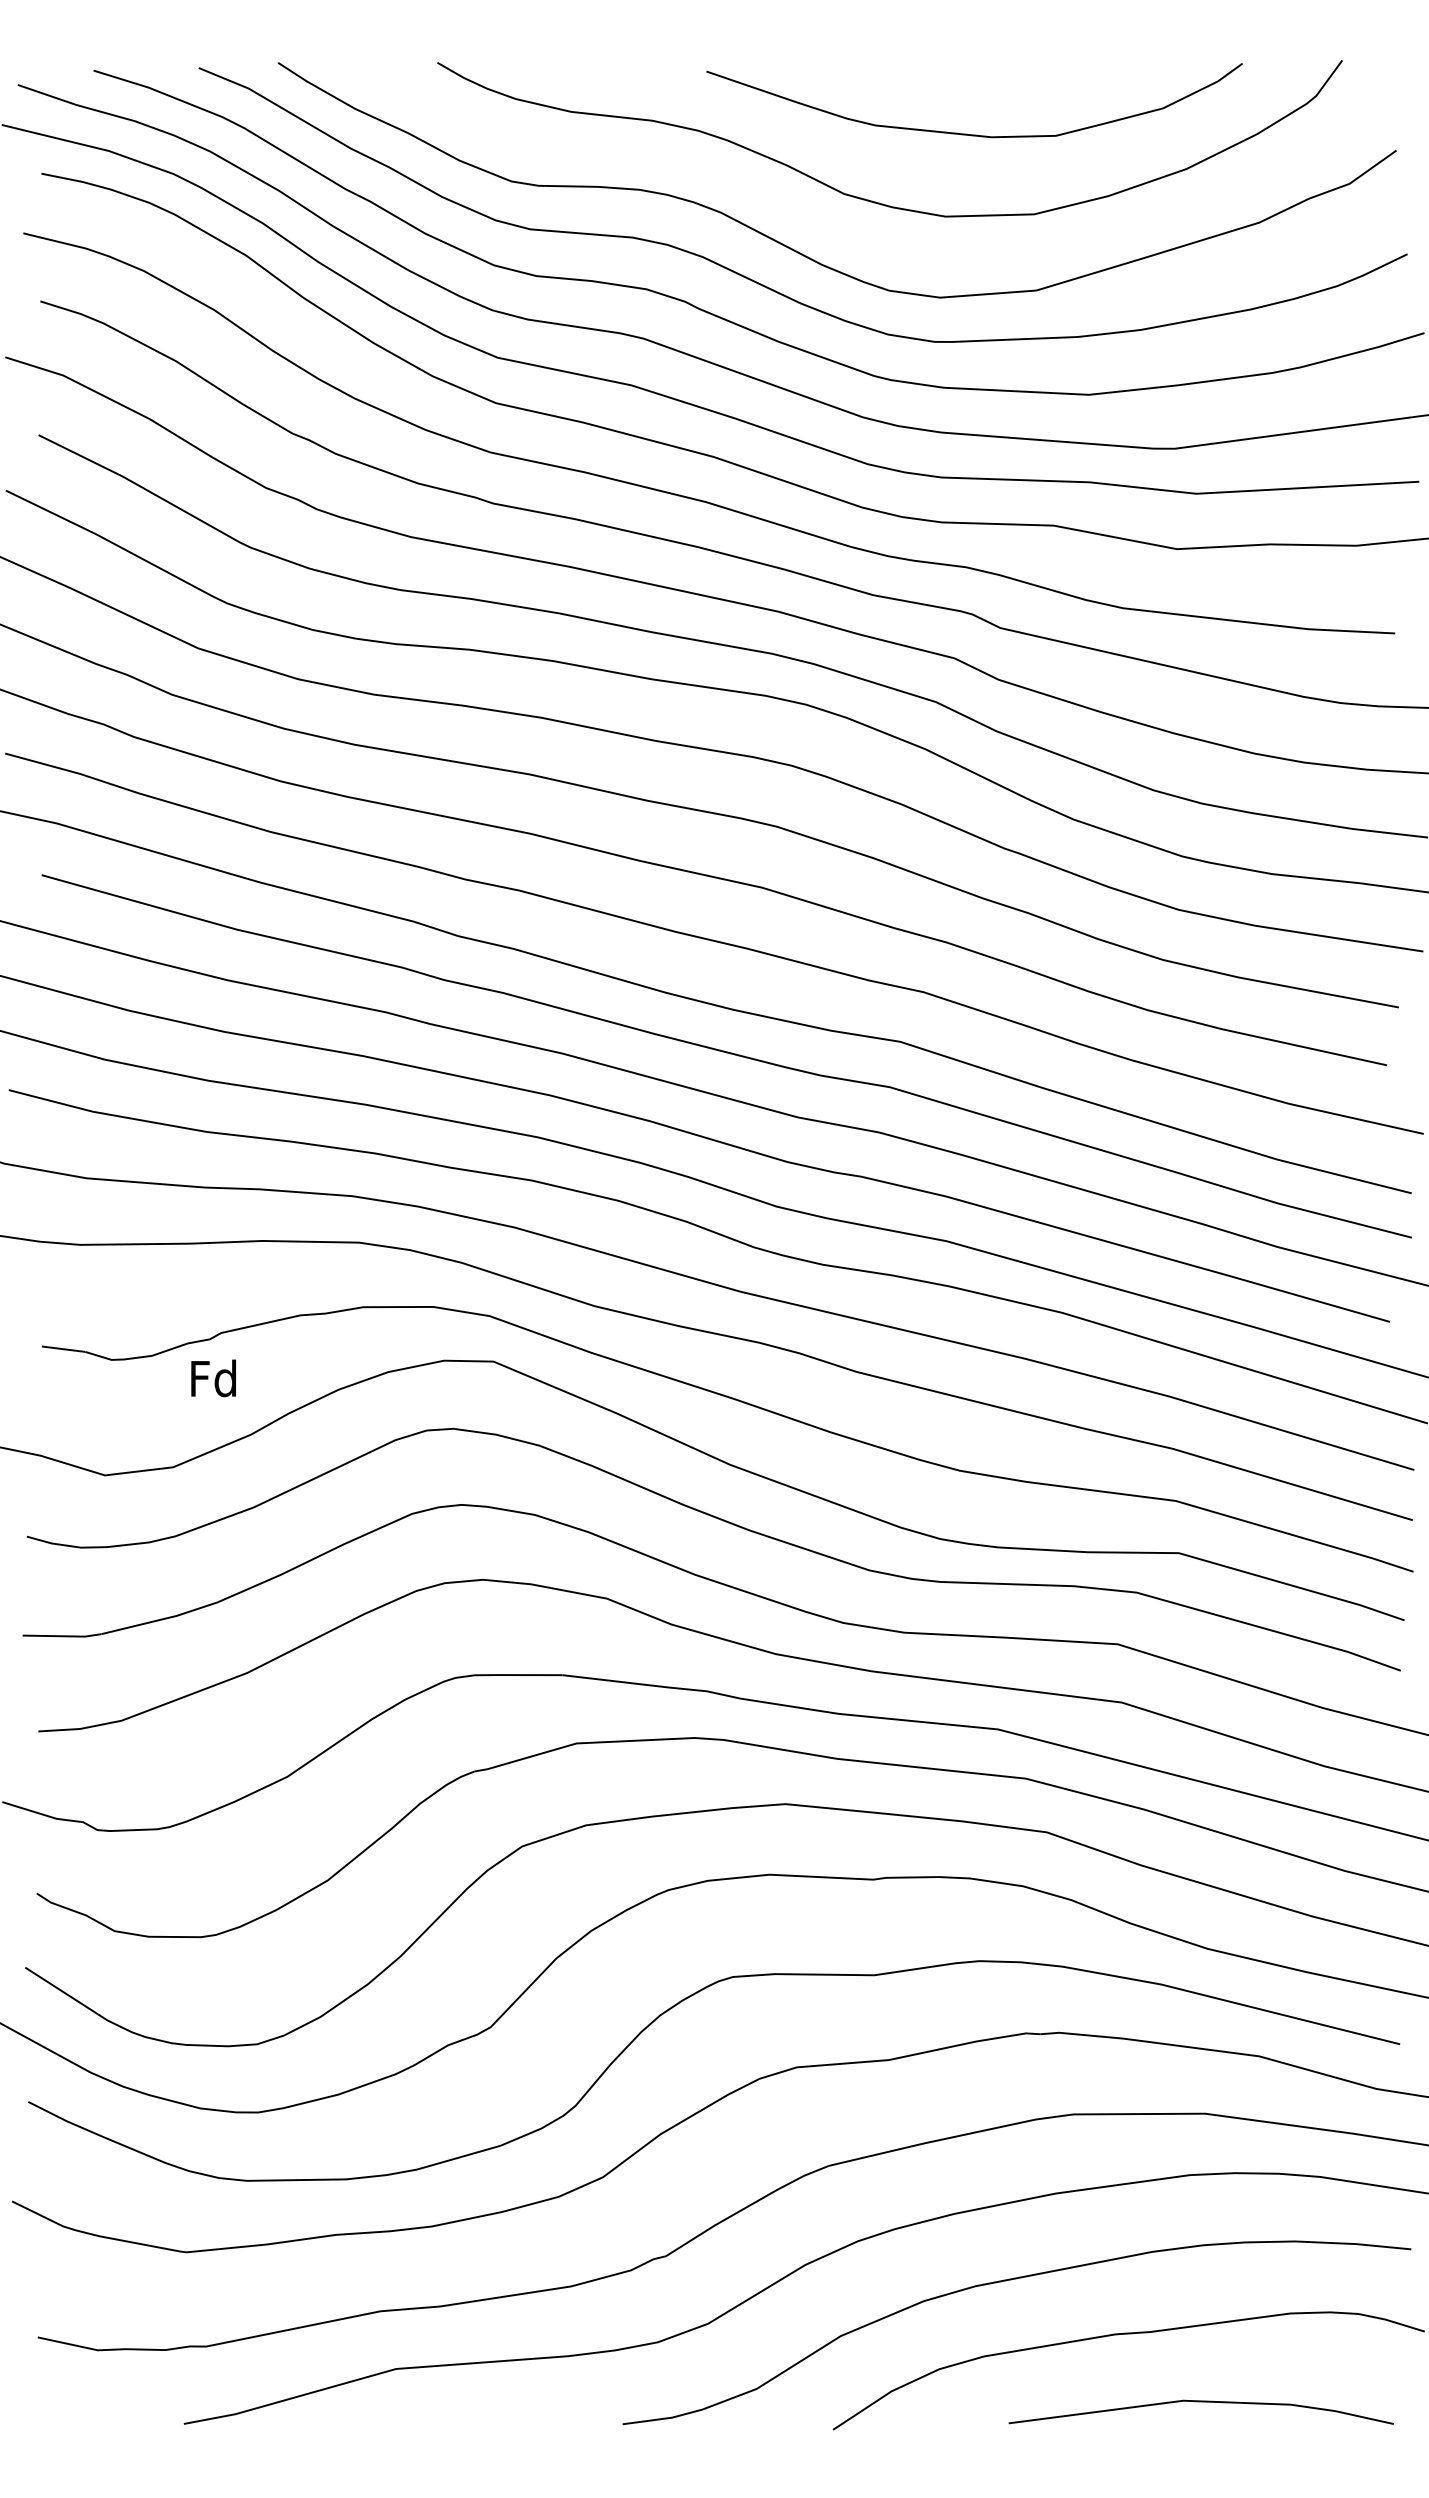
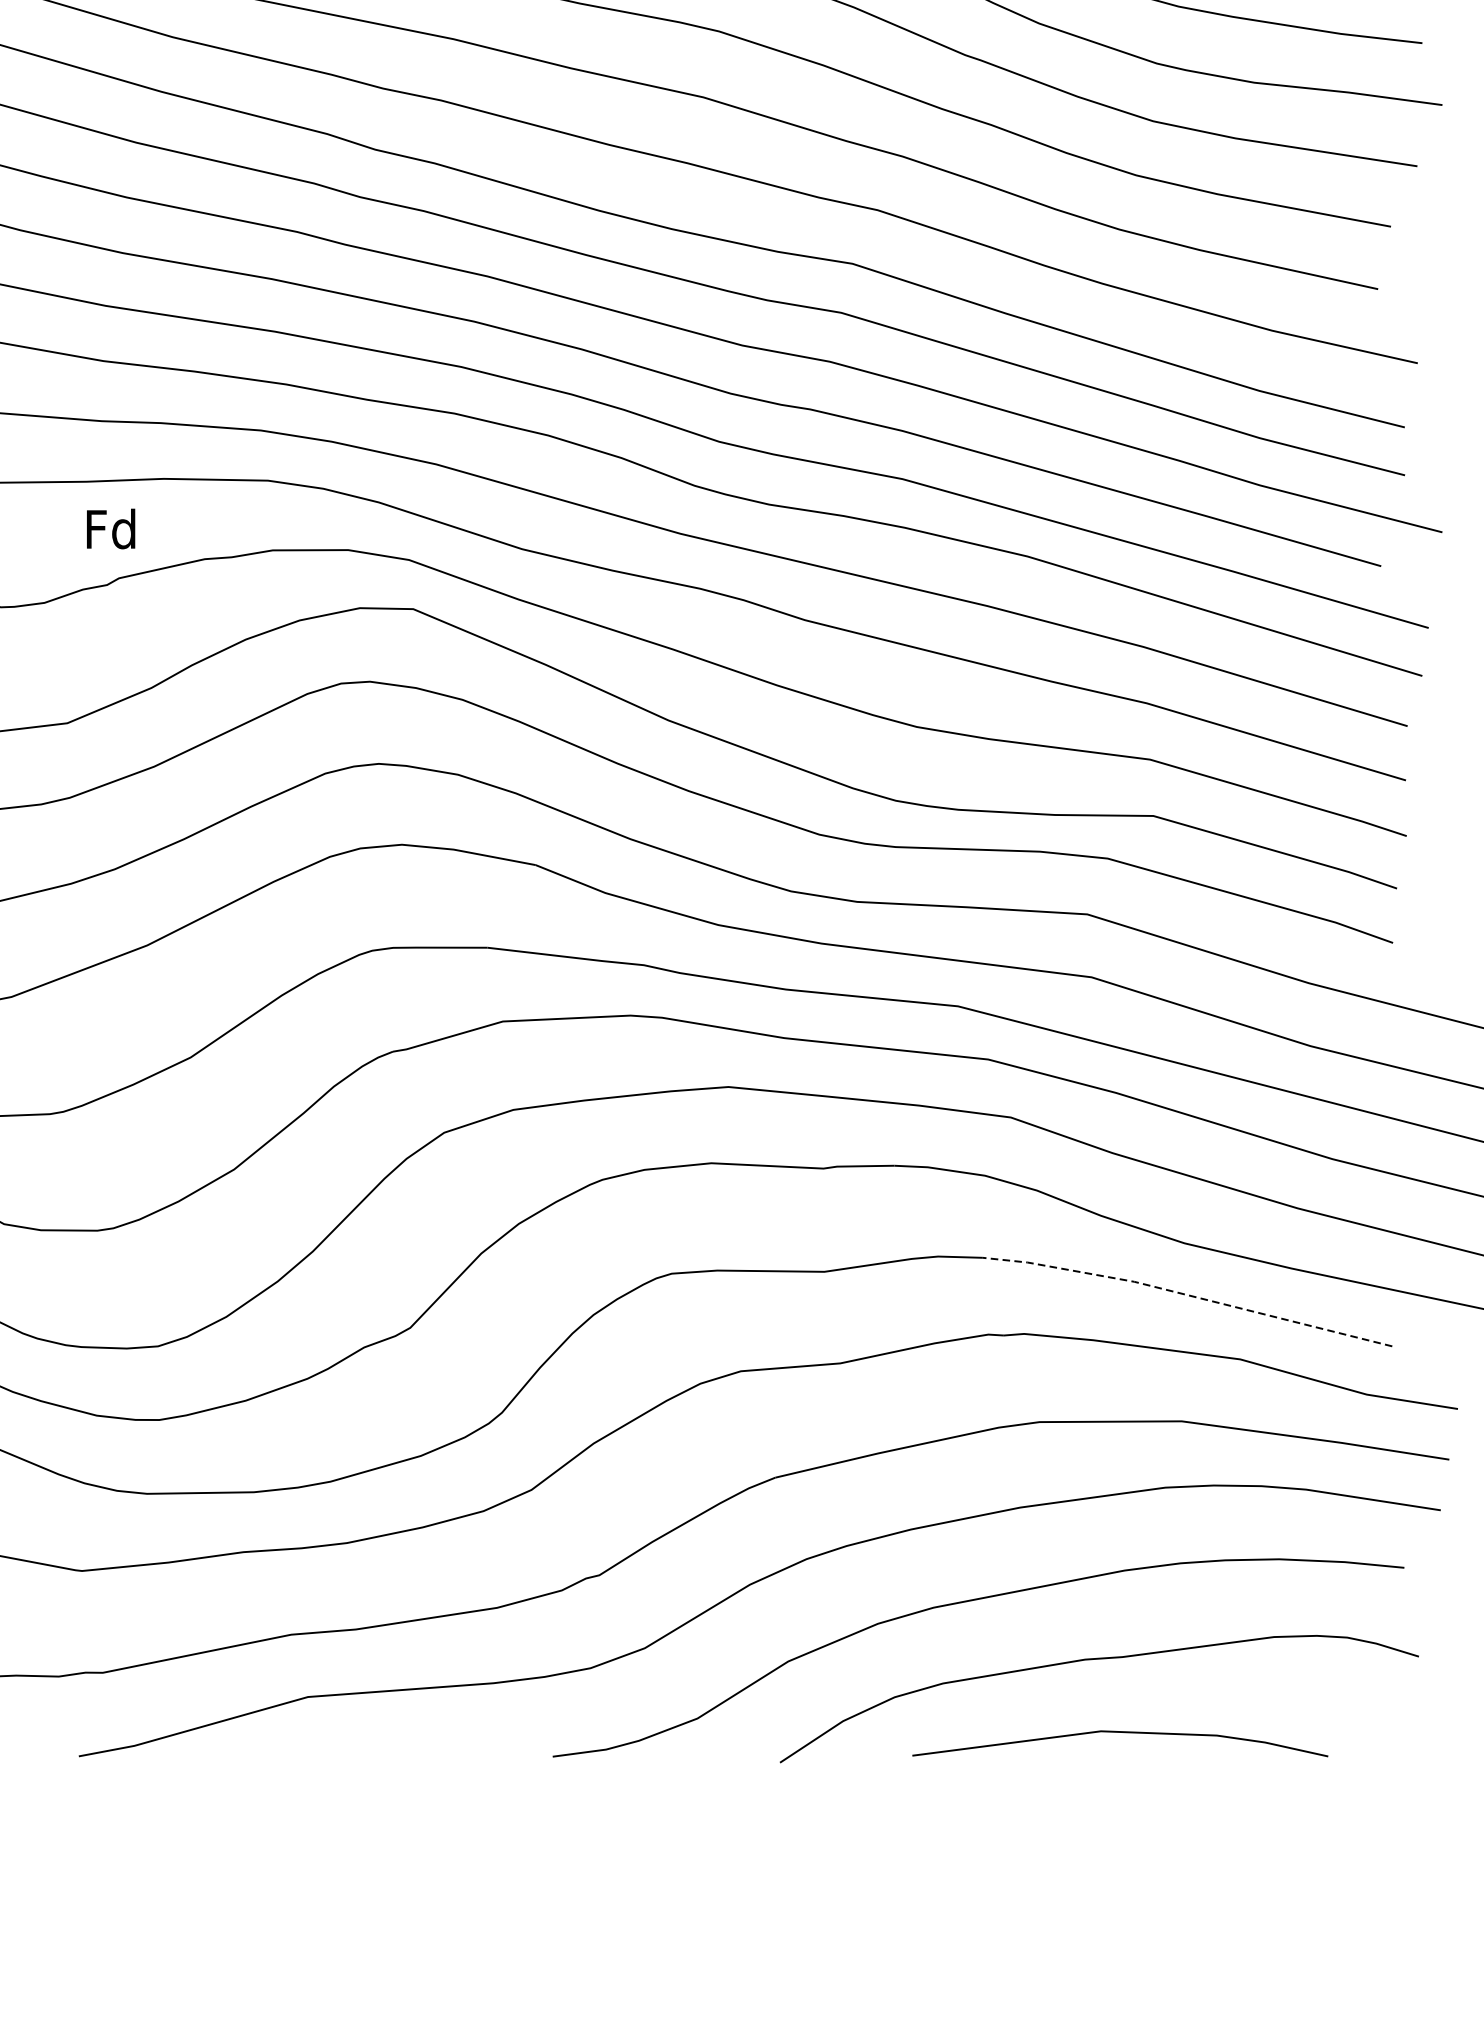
text: (213, 1378) -> (110, 529), moved
line: (1210, 1996) -> (1187, 1294), solid -> dashed
line: (1200, 2402) -> (1119, 1733), moved

